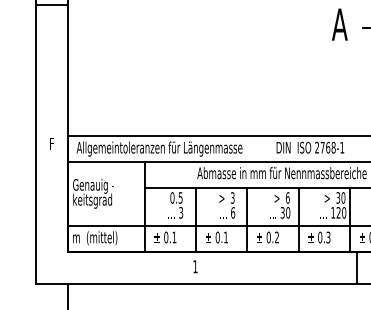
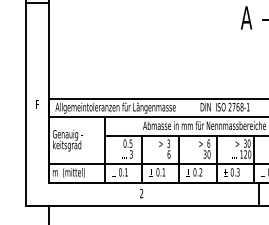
text: (195, 266) -> (141, 193), 1 -> 2

